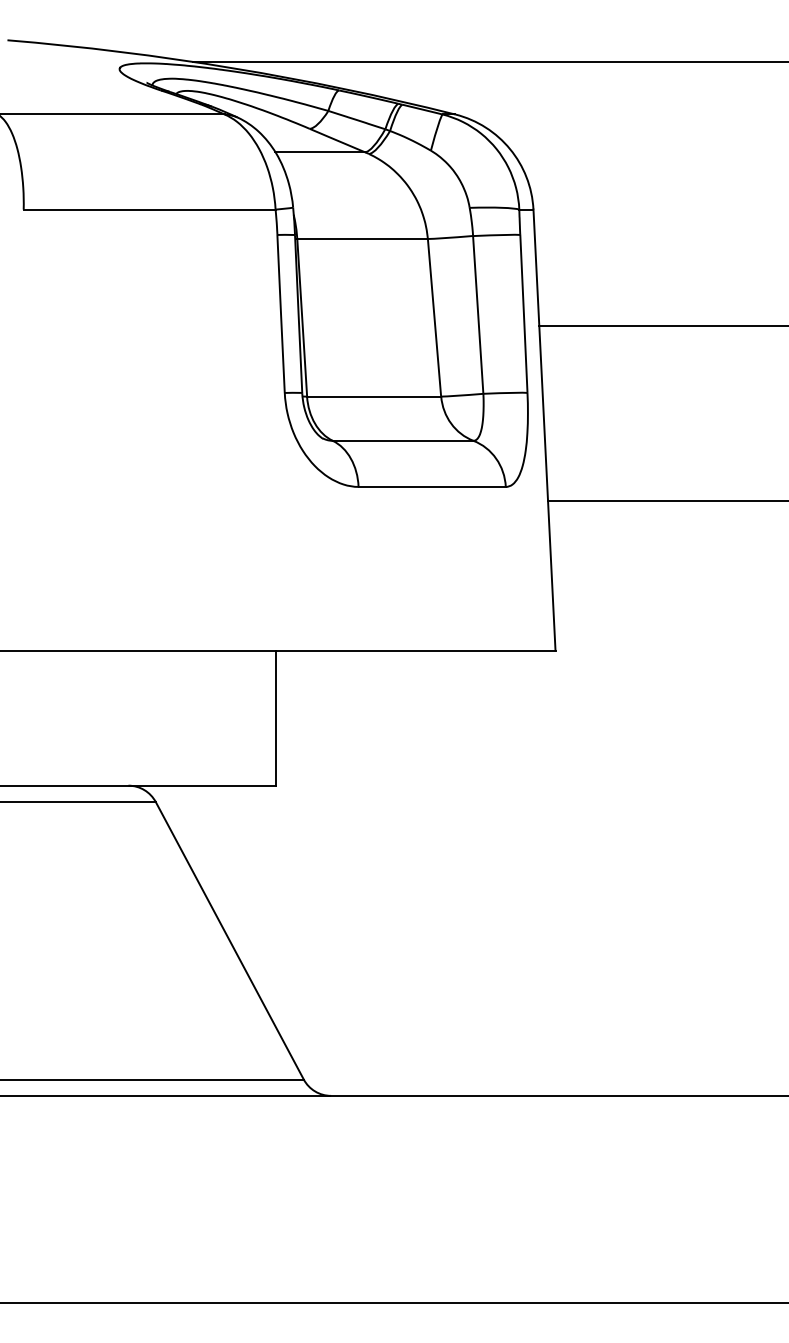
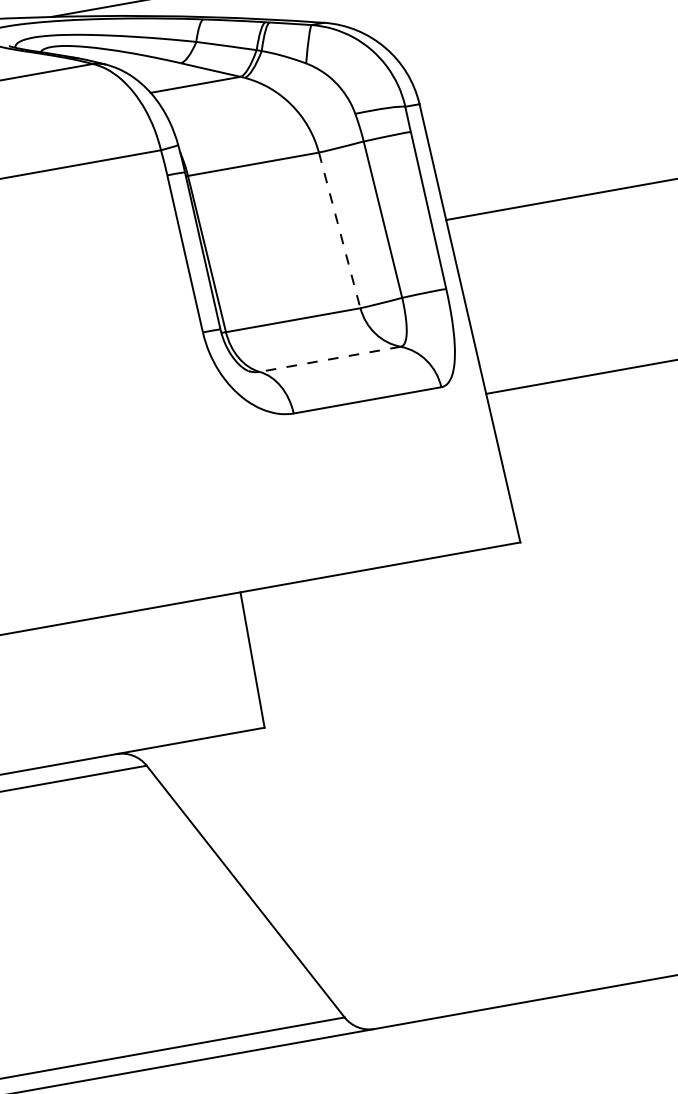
line: (434, 318) -> (339, 231), solid -> dashed
line: (402, 440) -> (329, 359), solid -> dashed

